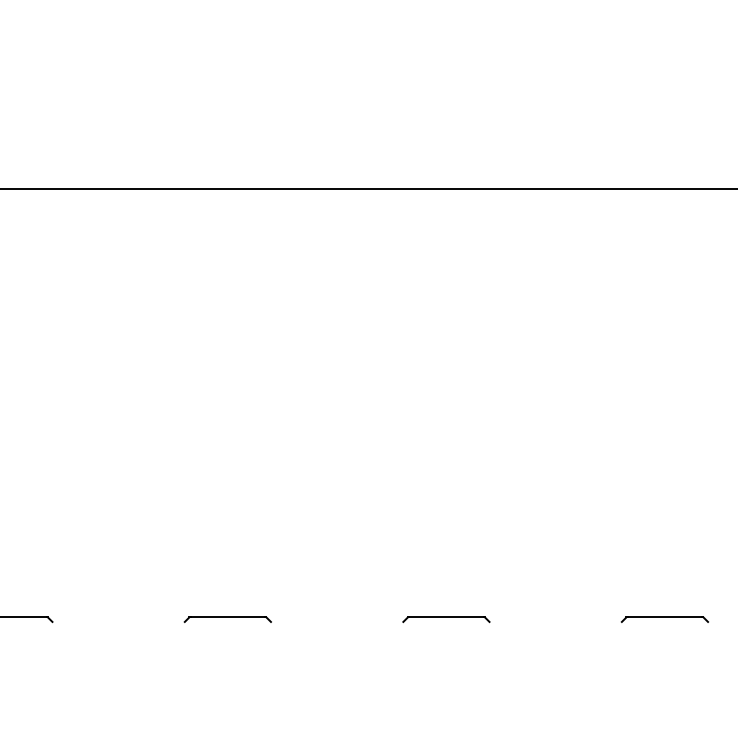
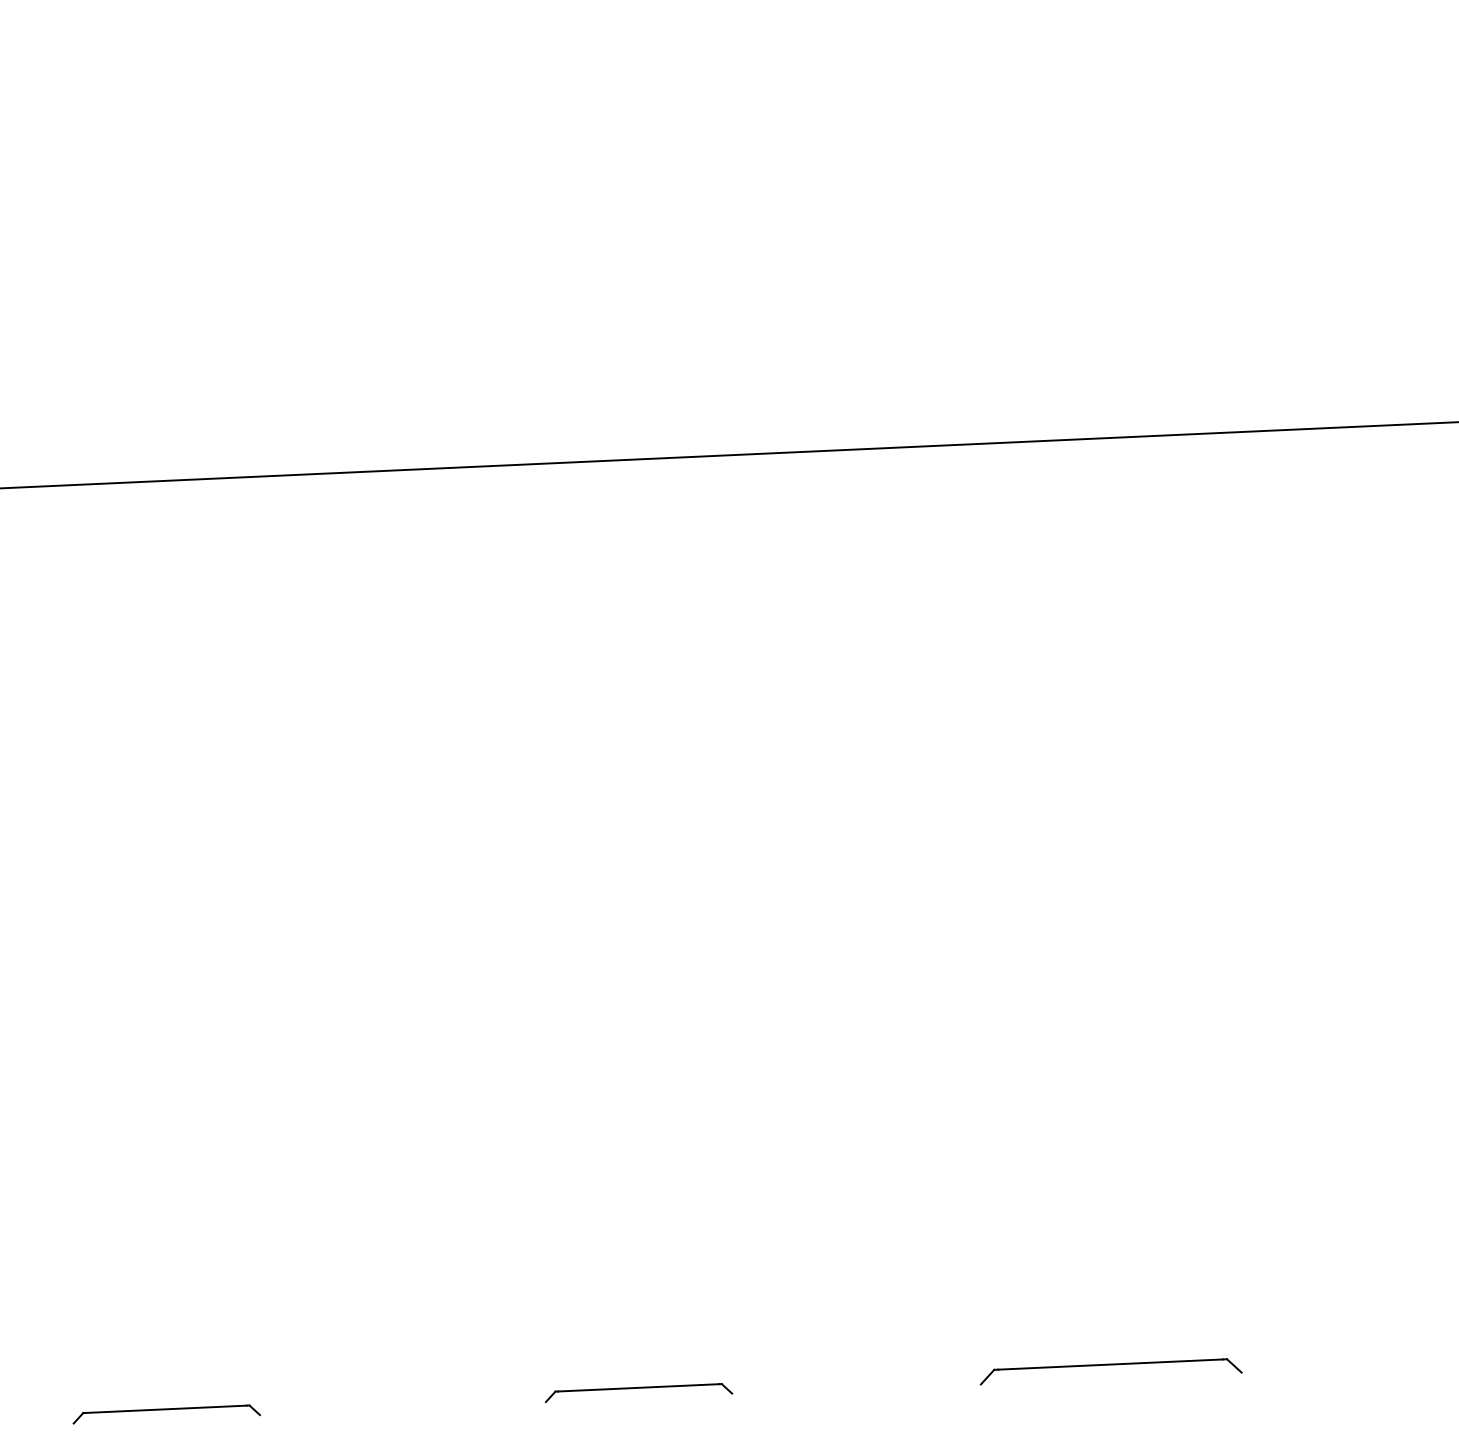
part: (446, 619) -> (1111, 1371), size x1.4

